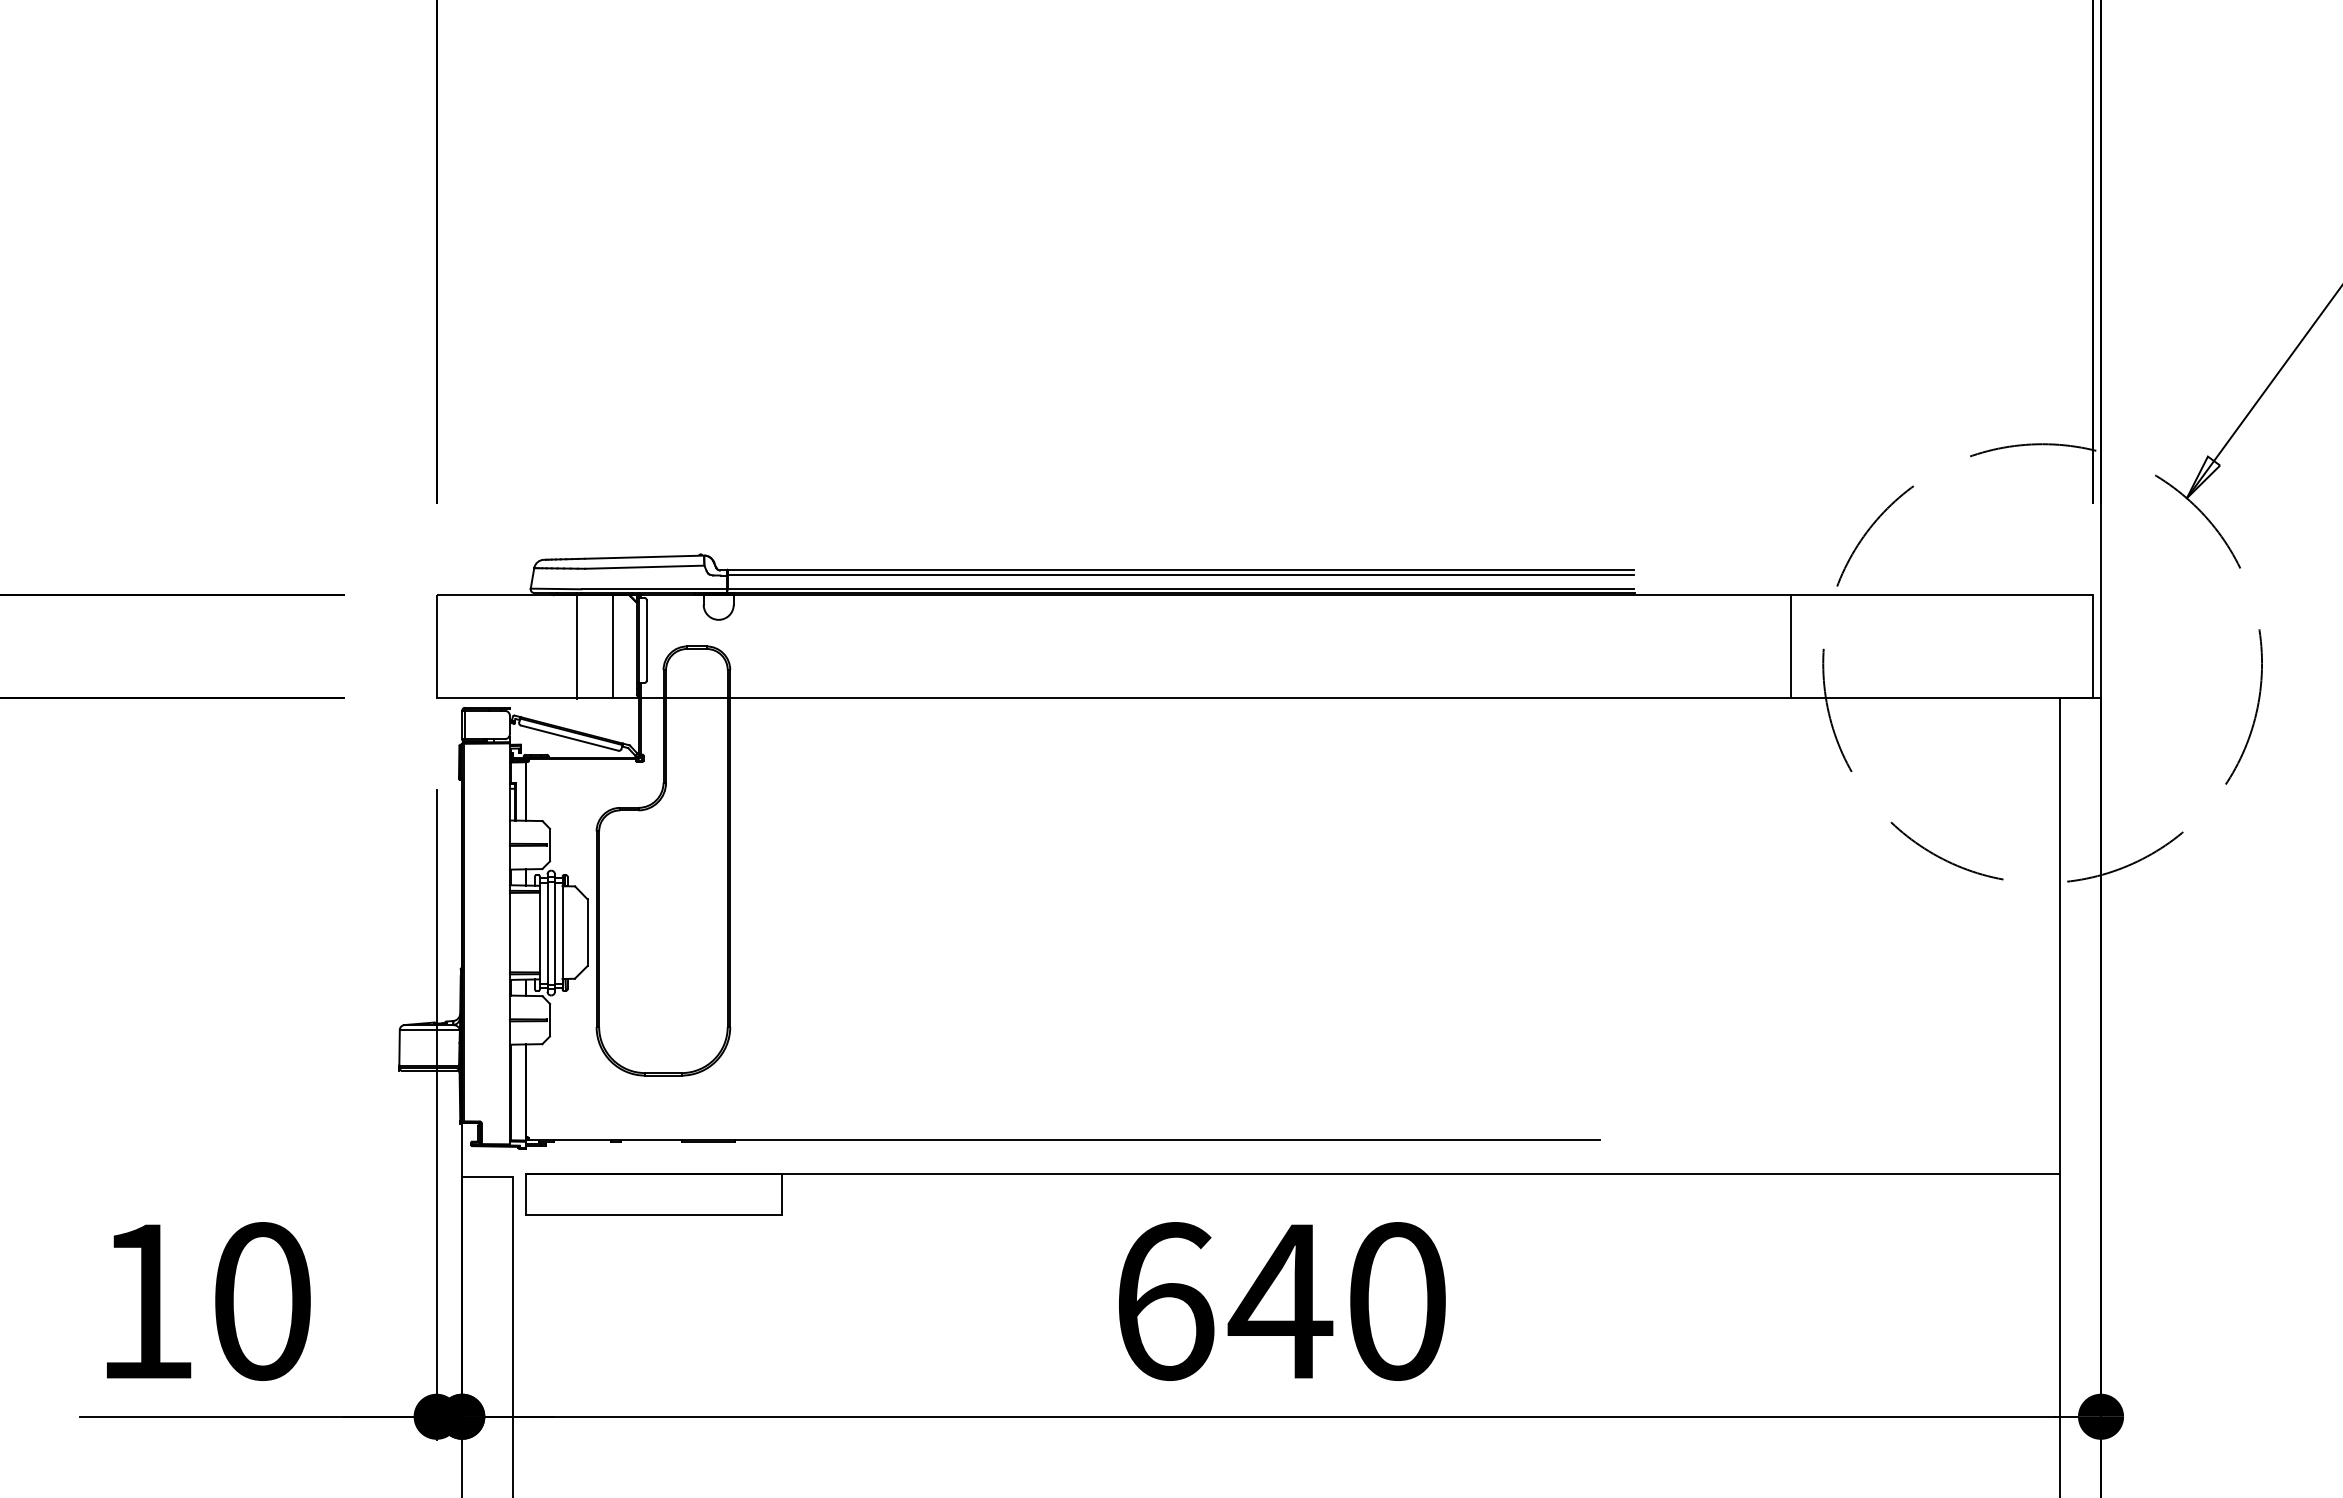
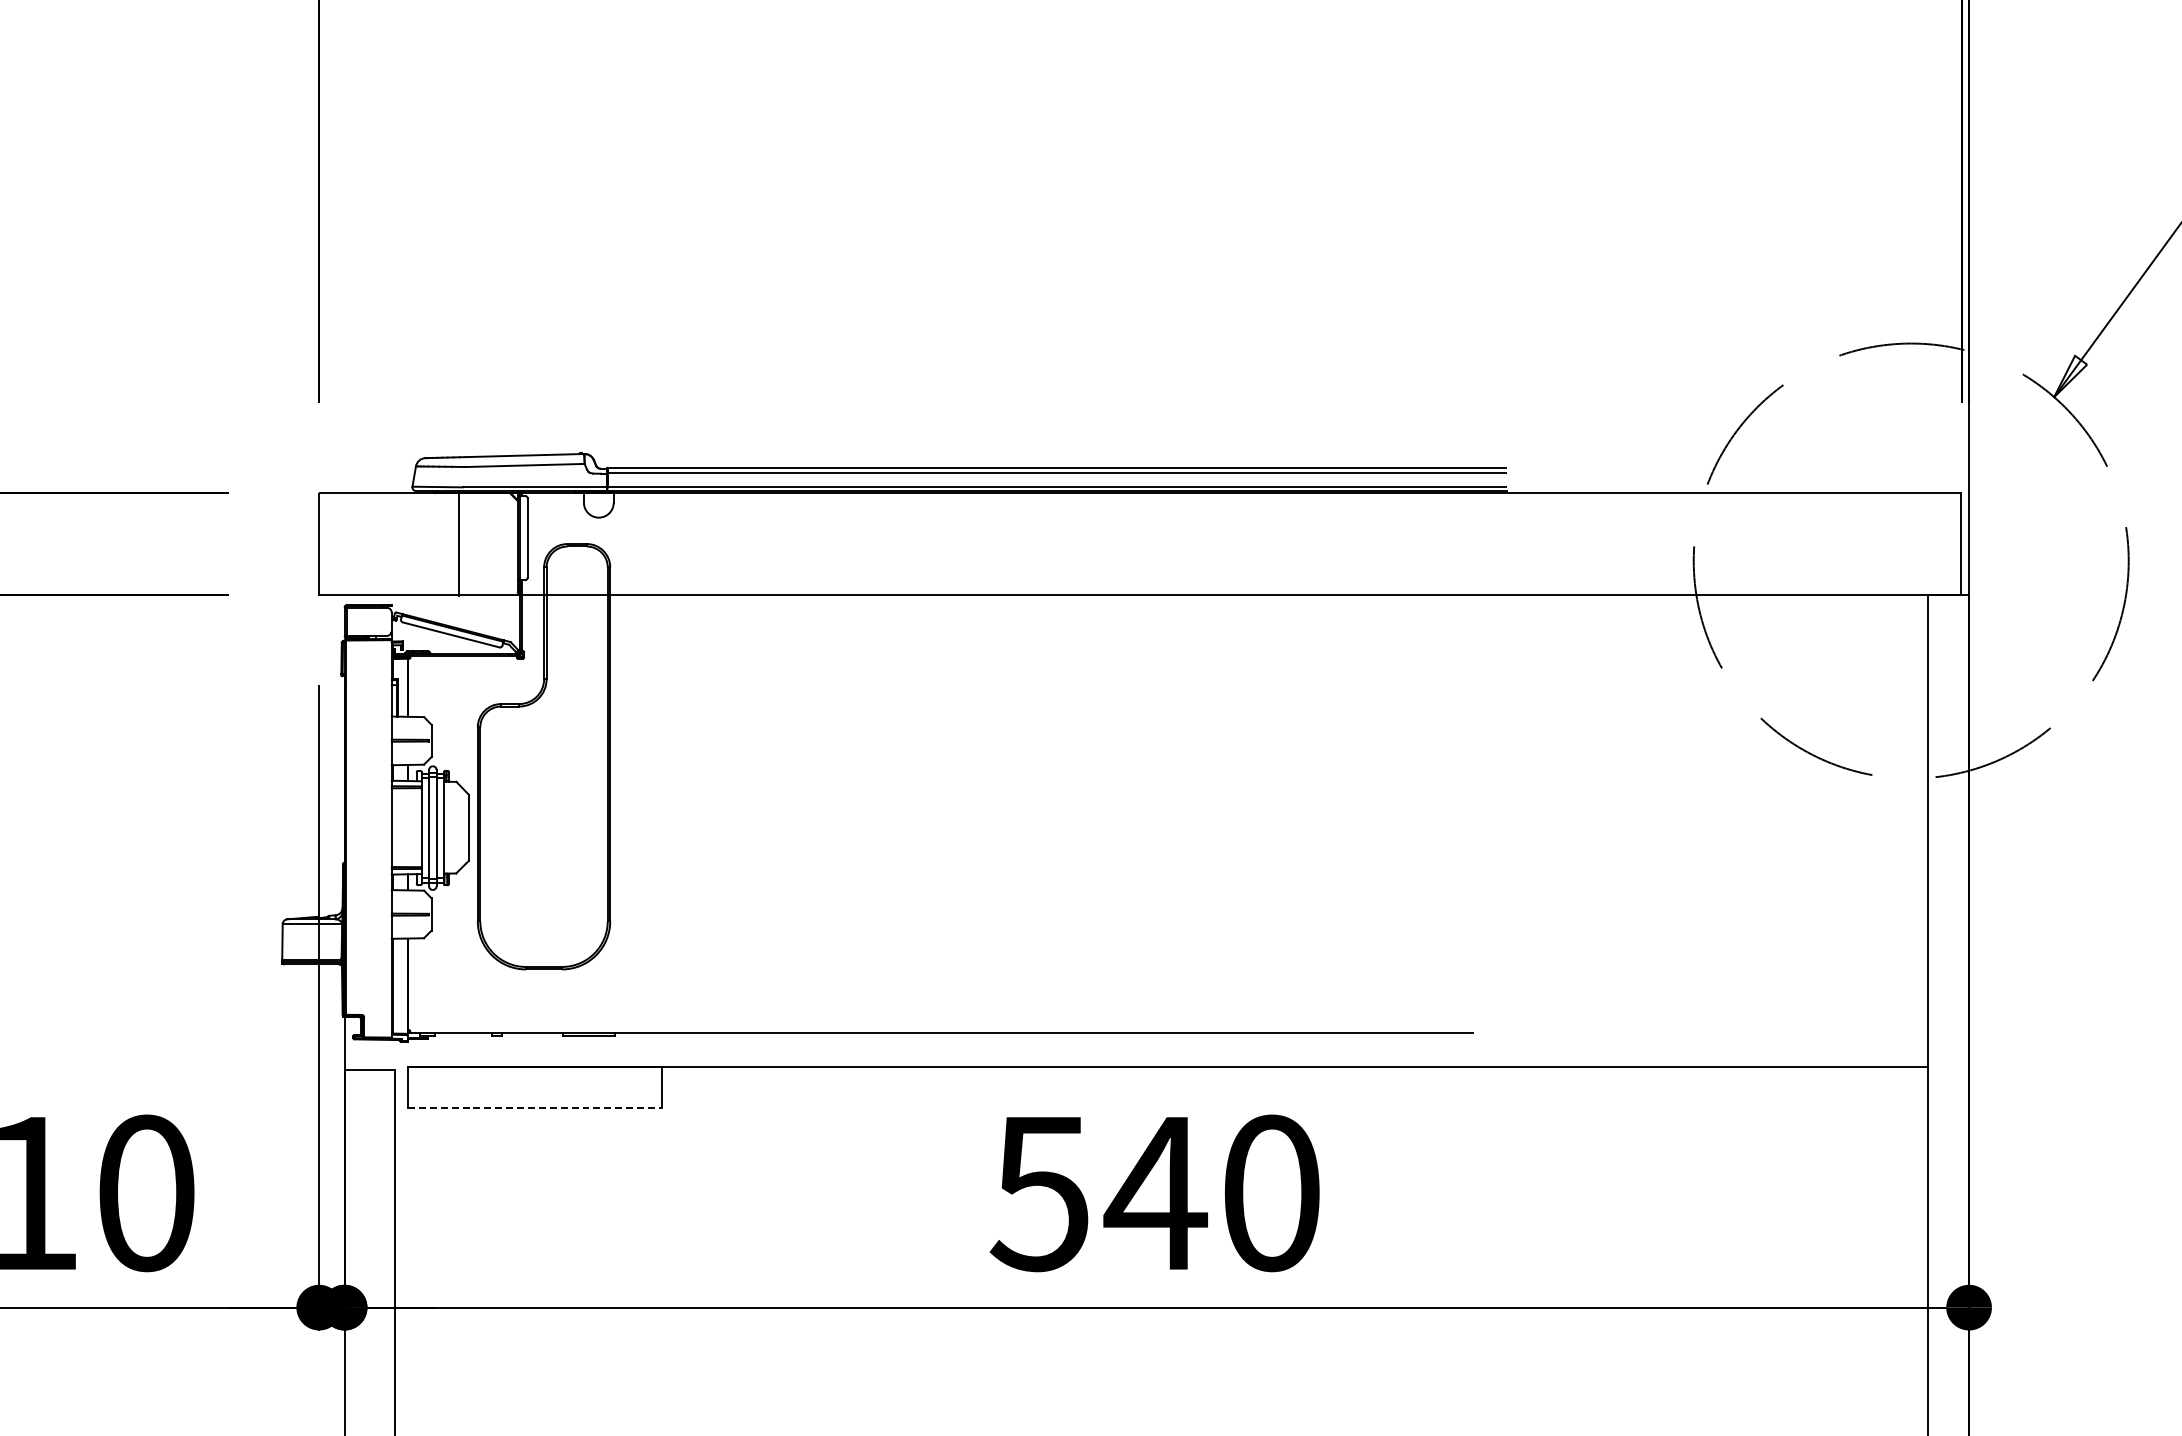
line: (613, 646) -> (494, 544), removed
line: (1791, 646) -> (1662, 544), removed
line: (654, 1214) -> (535, 1107), solid -> dashed
text: (1163, 1301) -> (1039, 1193), 640 -> 540

